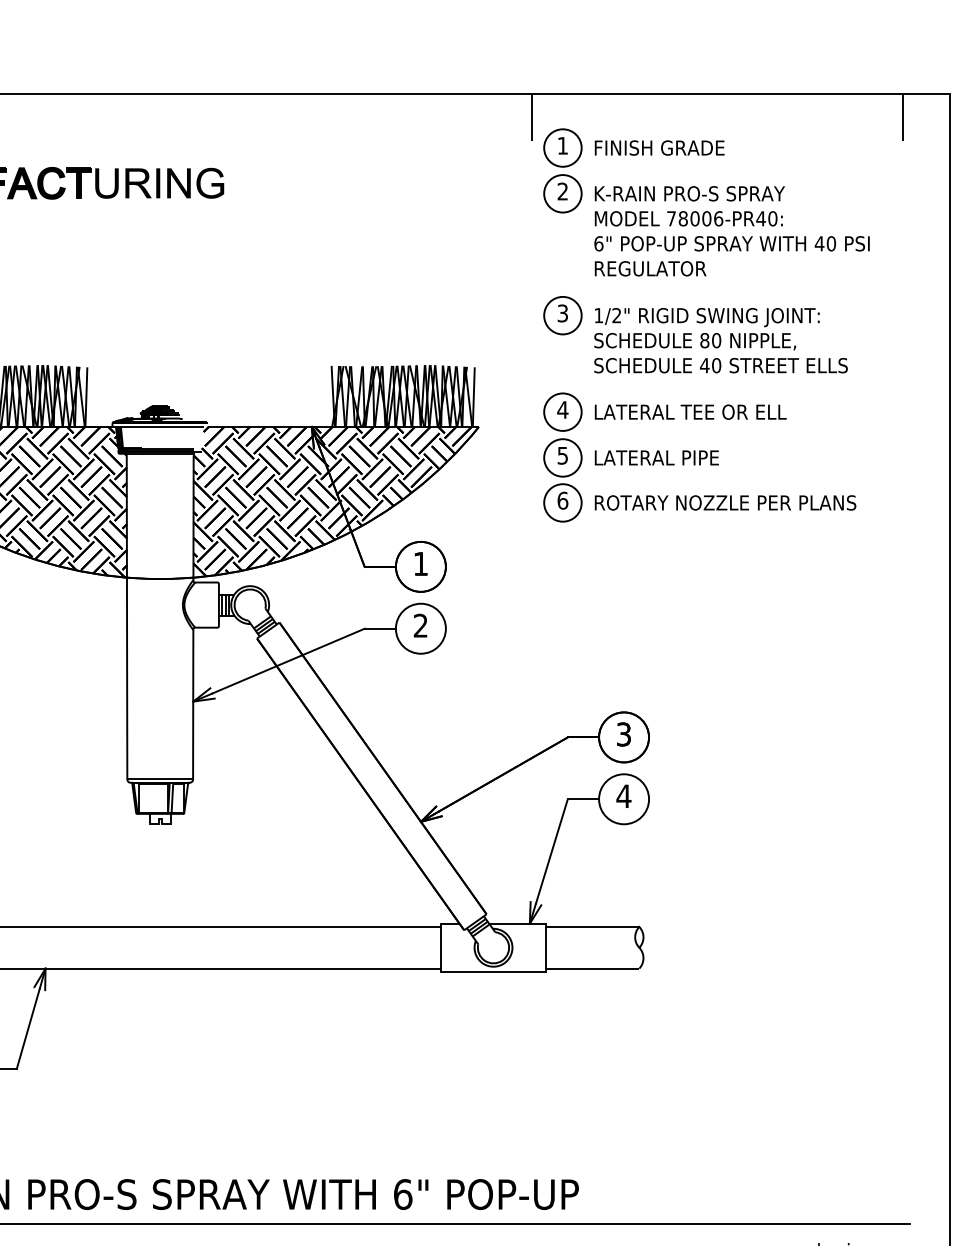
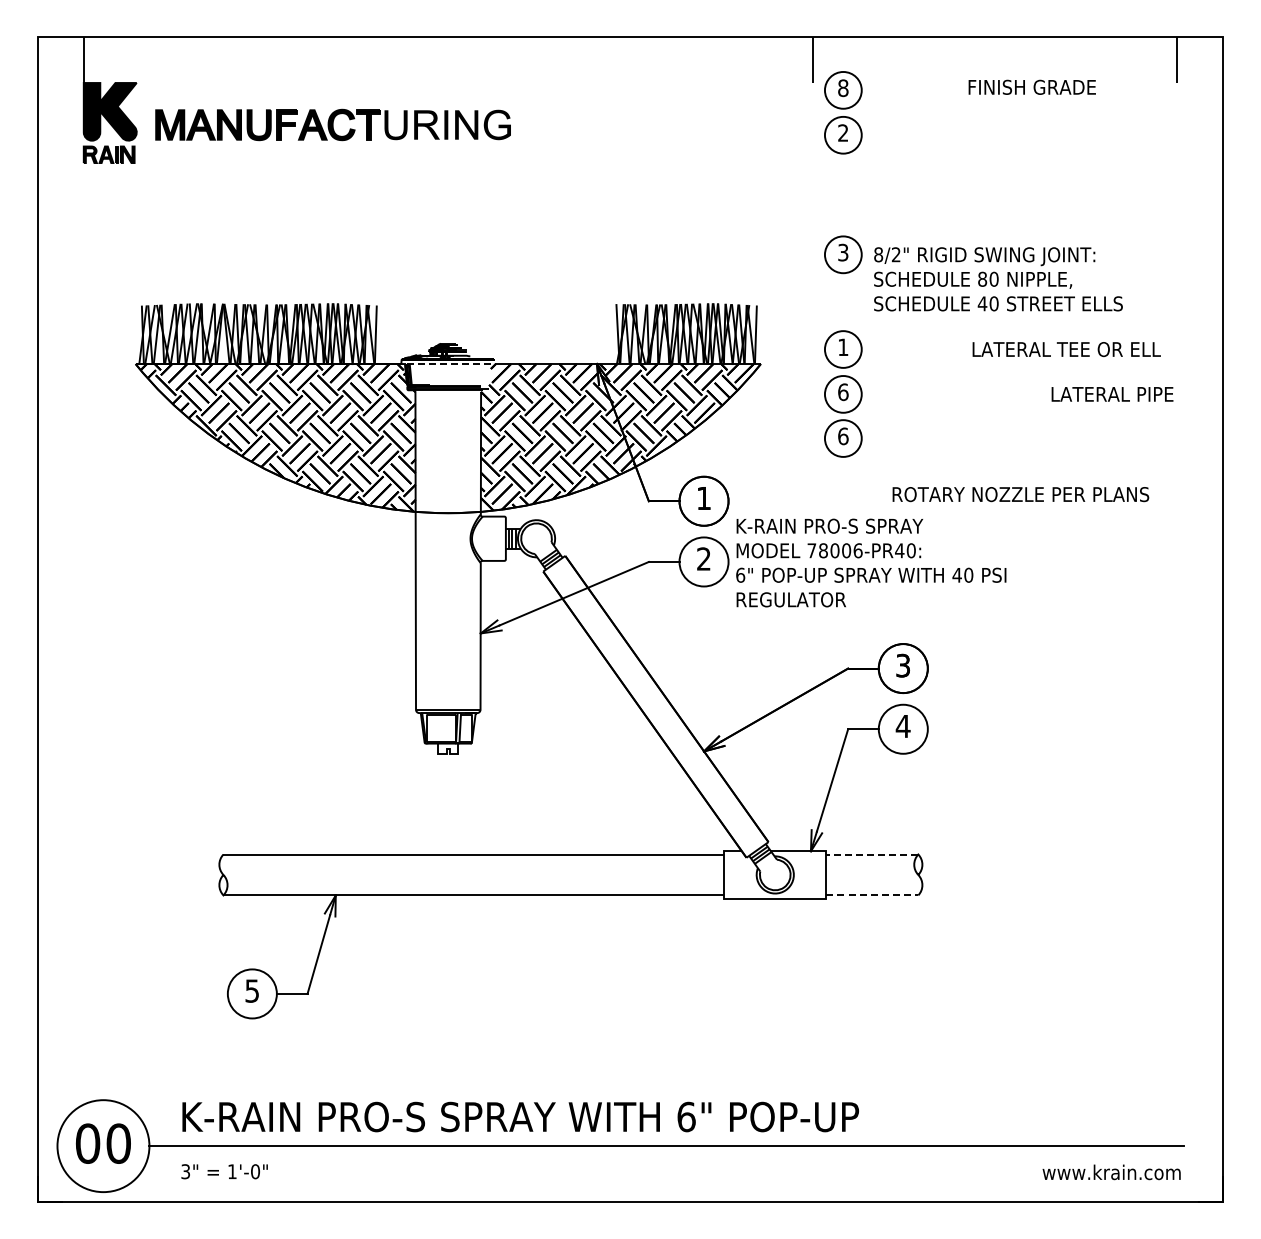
text: (563, 146) -> (843, 88), 1 -> 8
text: (658, 147) -> (1031, 86), moved
text: (732, 230) -> (871, 562), moved
text: (598, 315) -> (878, 254), 1/2" -> 8/2"
text: (562, 409) -> (842, 346), 4 -> 1
text: (690, 412) -> (1066, 349), moved
line: (159, 427) -> (447, 364), solid -> dashed
text: (563, 456) -> (843, 392), 5 -> 6
text: (656, 458) -> (1112, 394), moved
text: (725, 502) -> (1020, 494), moved
line: (592, 926) -> (872, 854), solid -> dashed
line: (592, 968) -> (872, 895), solid -> dashed

